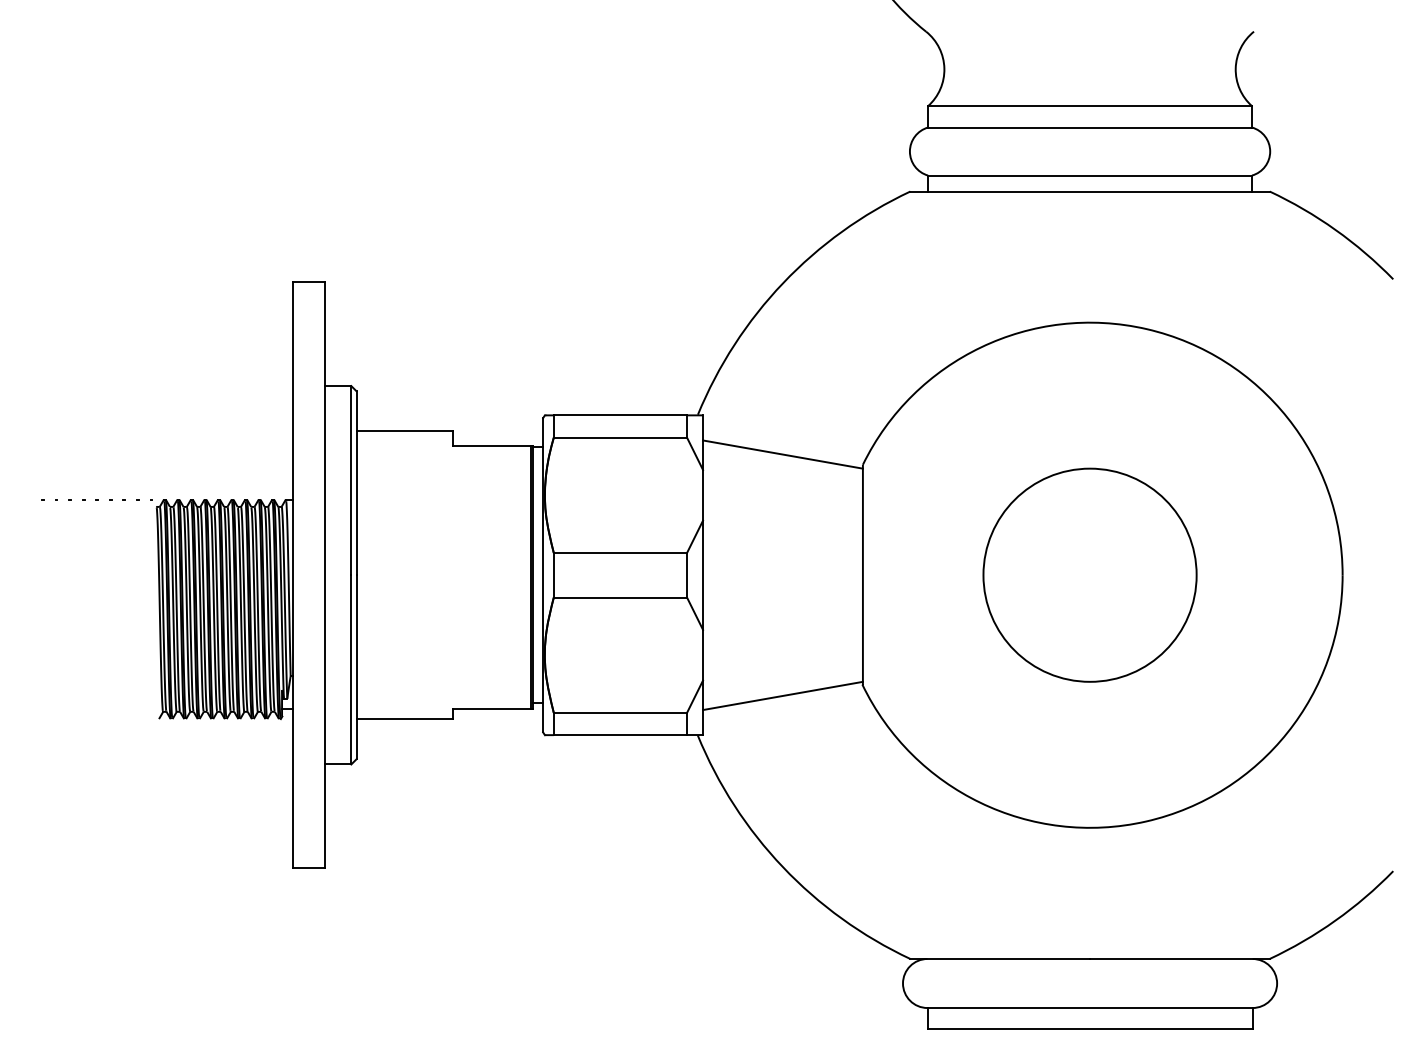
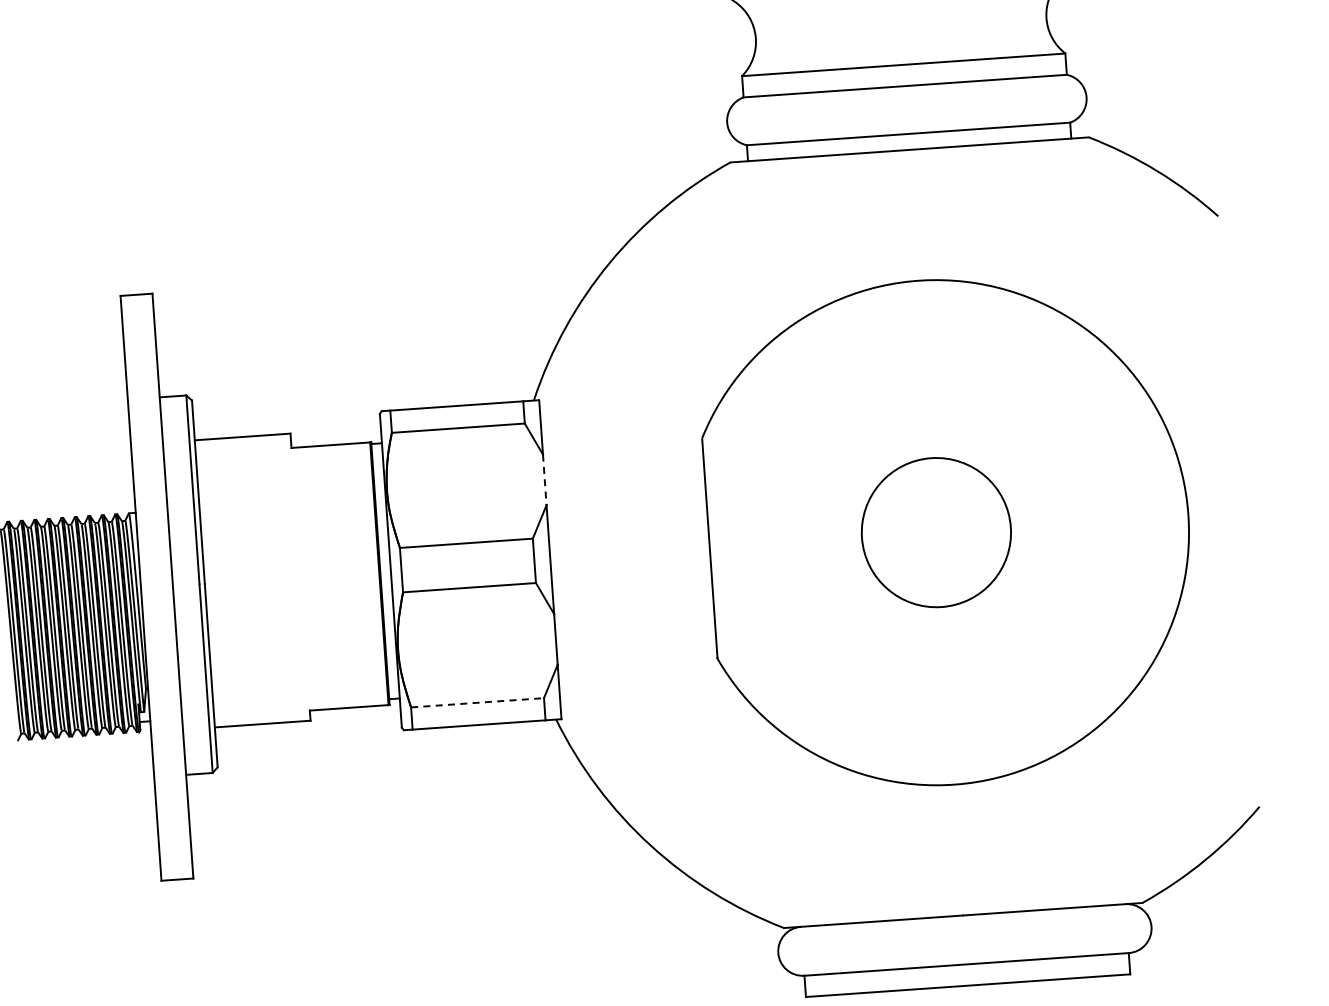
line: (782, 454) -> (621, 433), removed
line: (703, 495) -> (545, 480), solid -> dashed
circle: (1089, 574) -> (935, 531), size x0.7
line: (782, 695) -> (638, 674), removed
line: (620, 712) -> (477, 702), solid -> dashed

